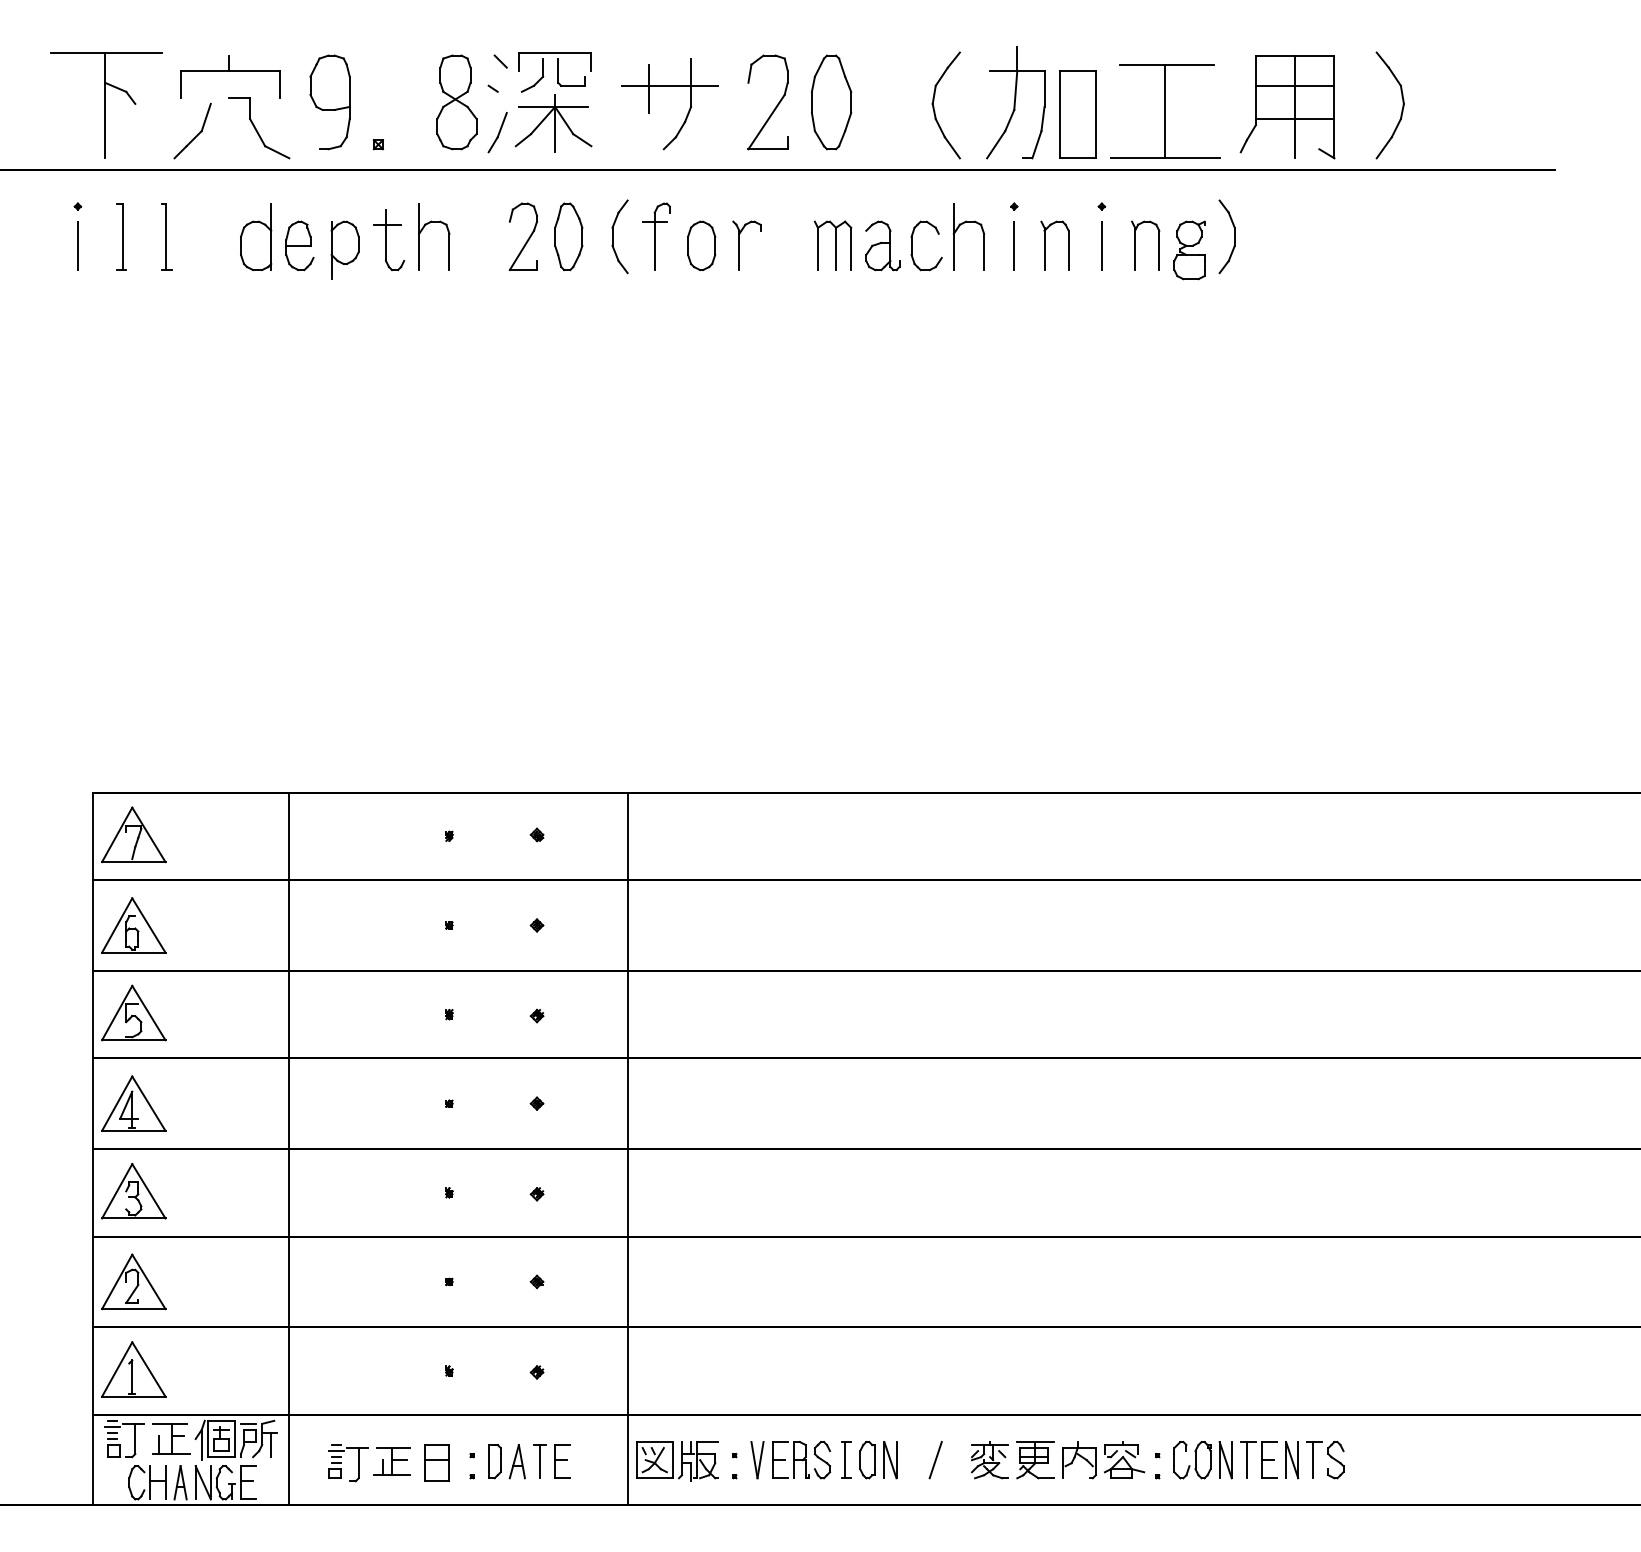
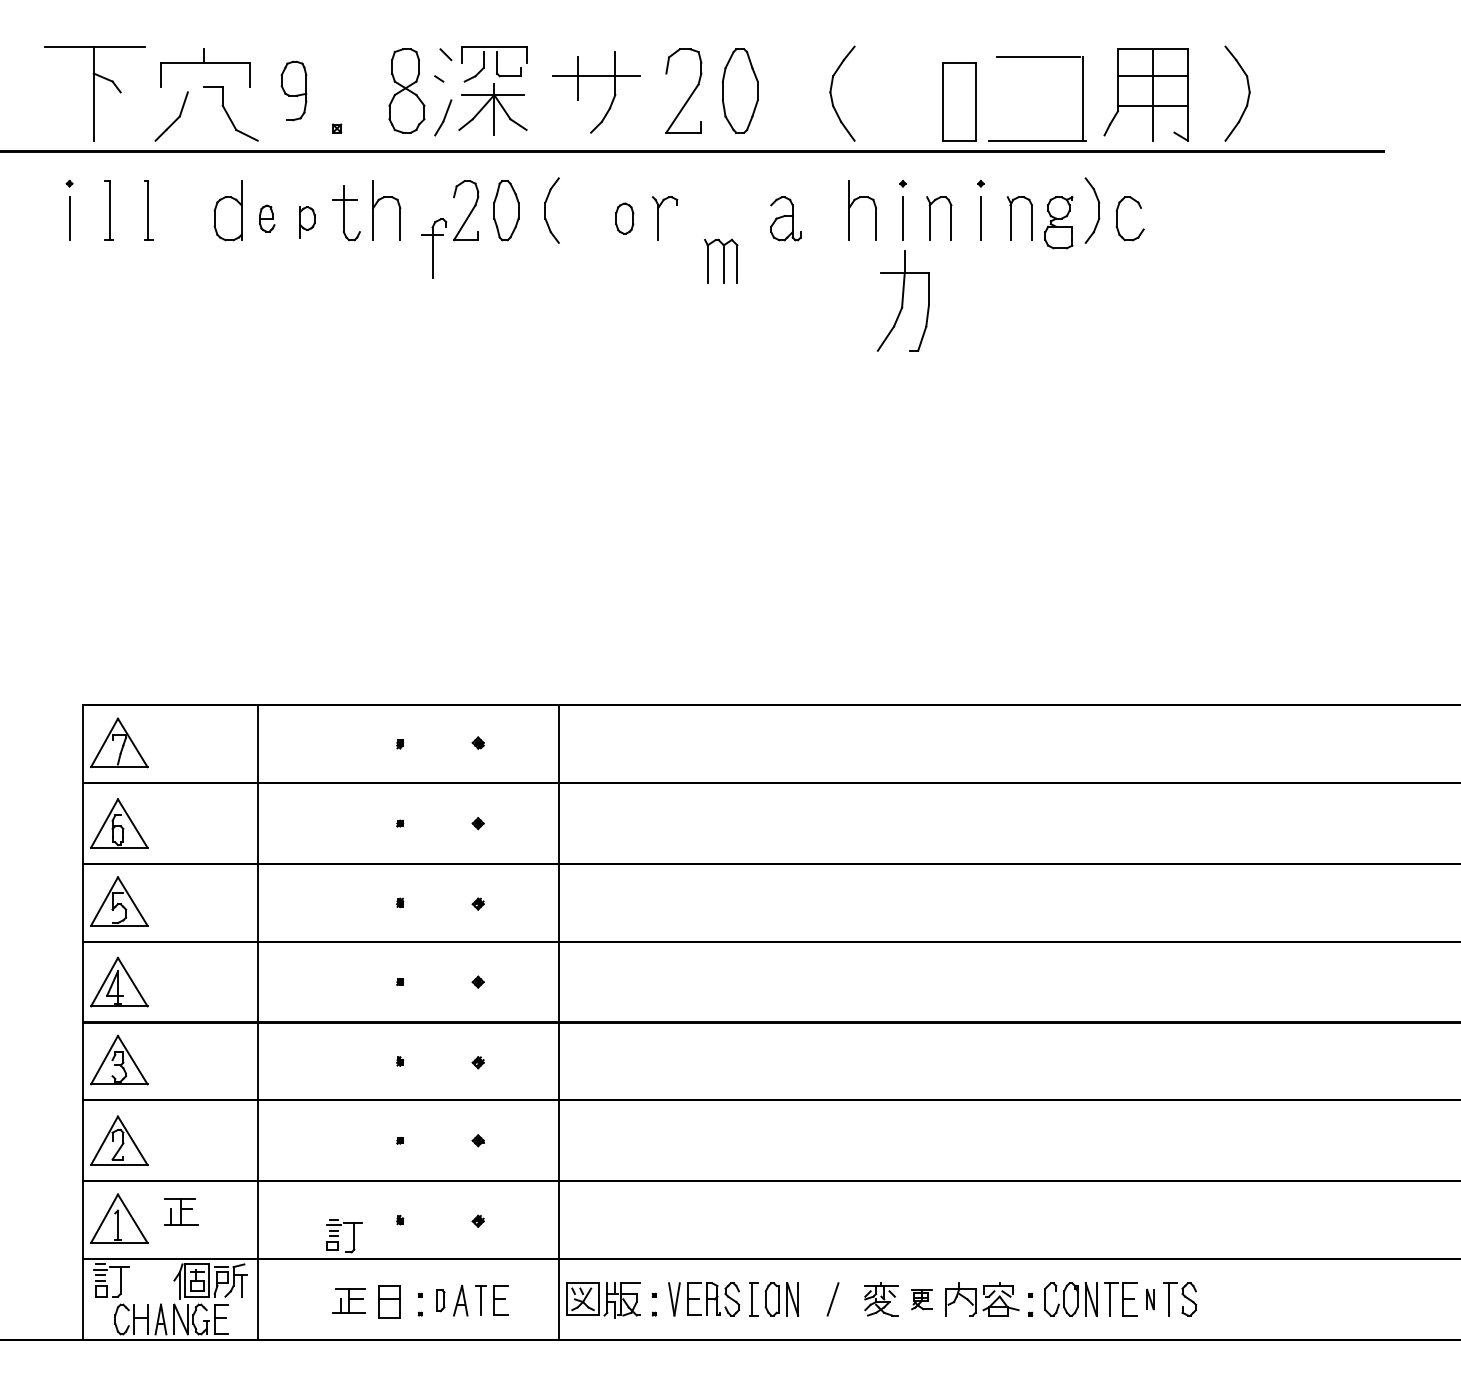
part: (329, 102) -> (293, 91), size x0.7
part: (1015, 102) -> (903, 301), moved
line: (1165, 111) -> (1082, 99), moved
part: (656, 236) -> (434, 248), moved
part: (299, 245) -> (266, 218), size x0.6
part: (701, 245) -> (624, 218), size x0.7
part: (832, 245) -> (720, 261), moved
part: (912, 245) -> (1117, 218), moved
part: (344, 249) -> (306, 221), size x0.6
part: (171, 1438) -> (181, 1211), moved
part: (1035, 1460) -> (921, 1299), size x0.6
part: (1292, 1460) -> (1150, 1299), size x0.6
part: (494, 1461) -> (440, 1300), size x0.7
part: (341, 1463) -> (338, 1236), moved

